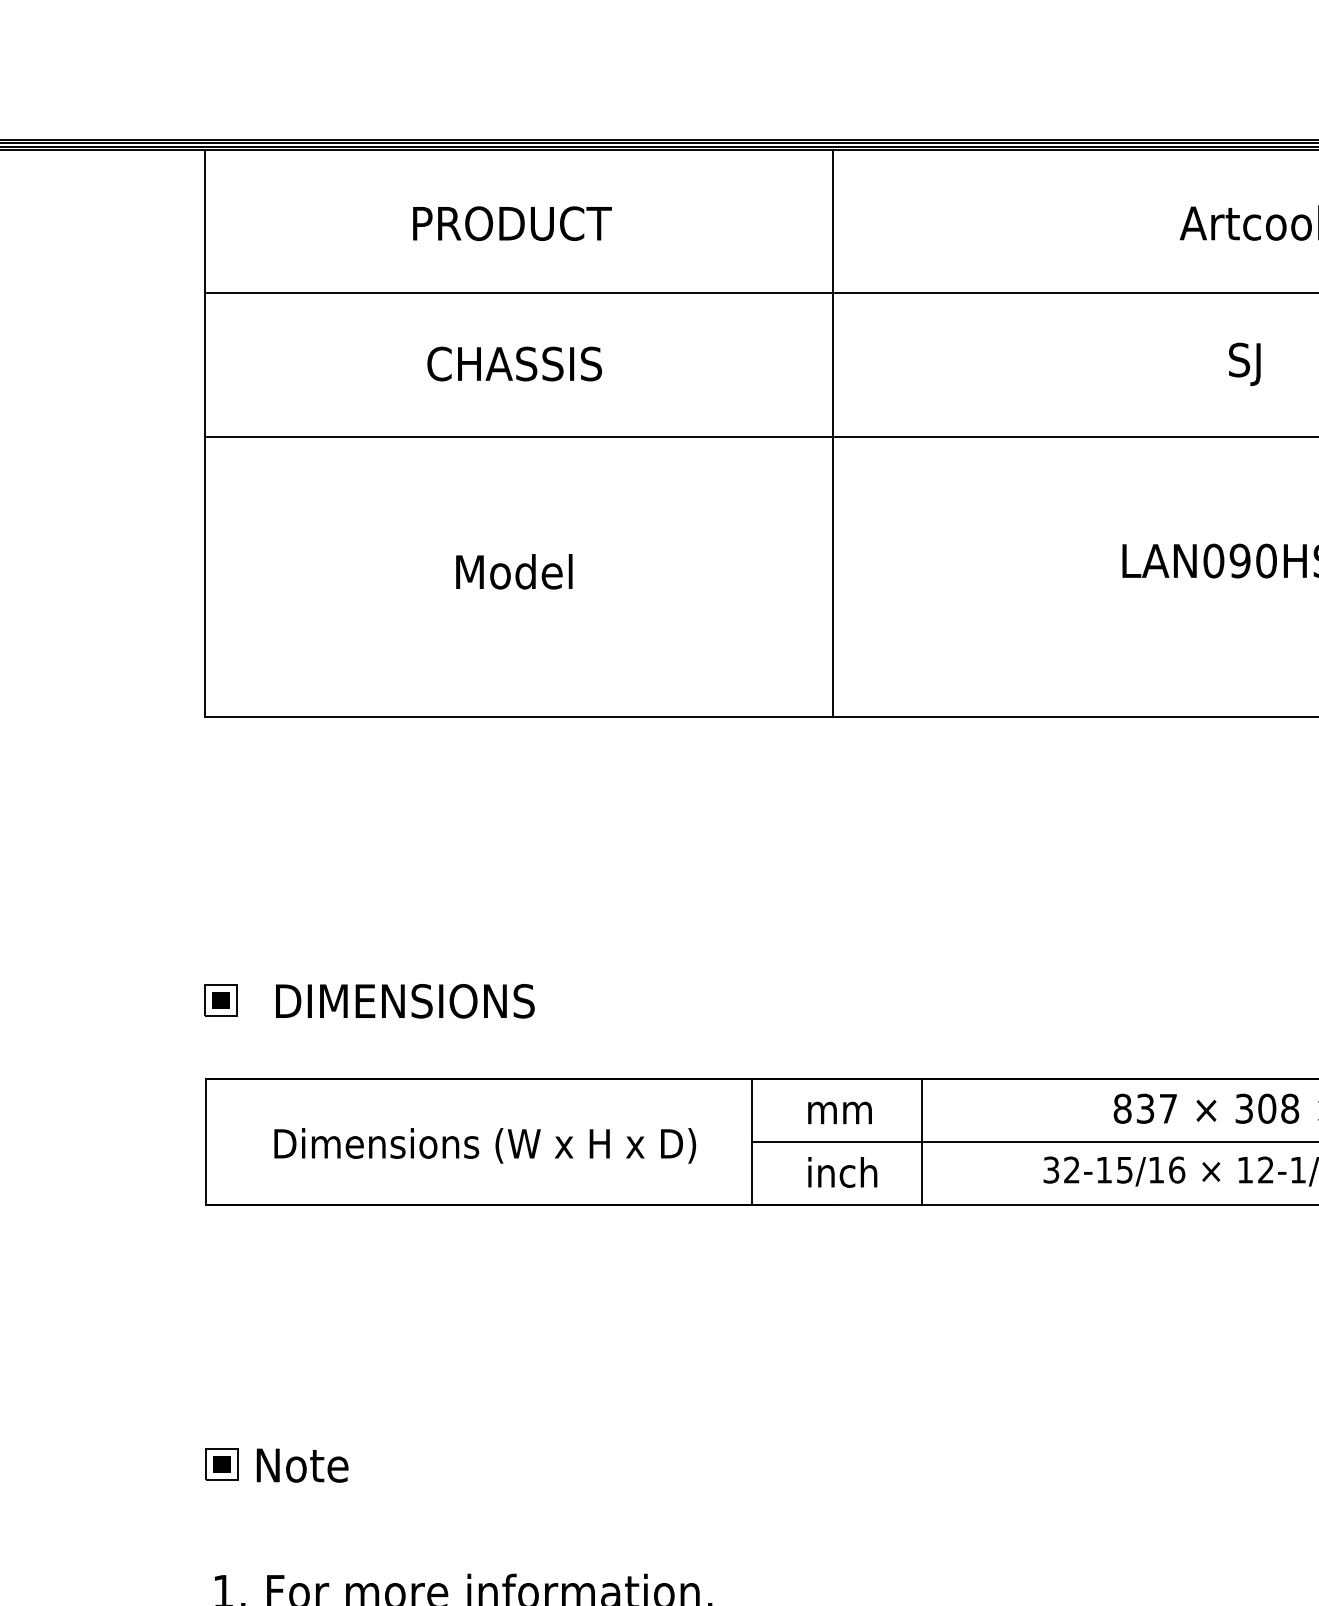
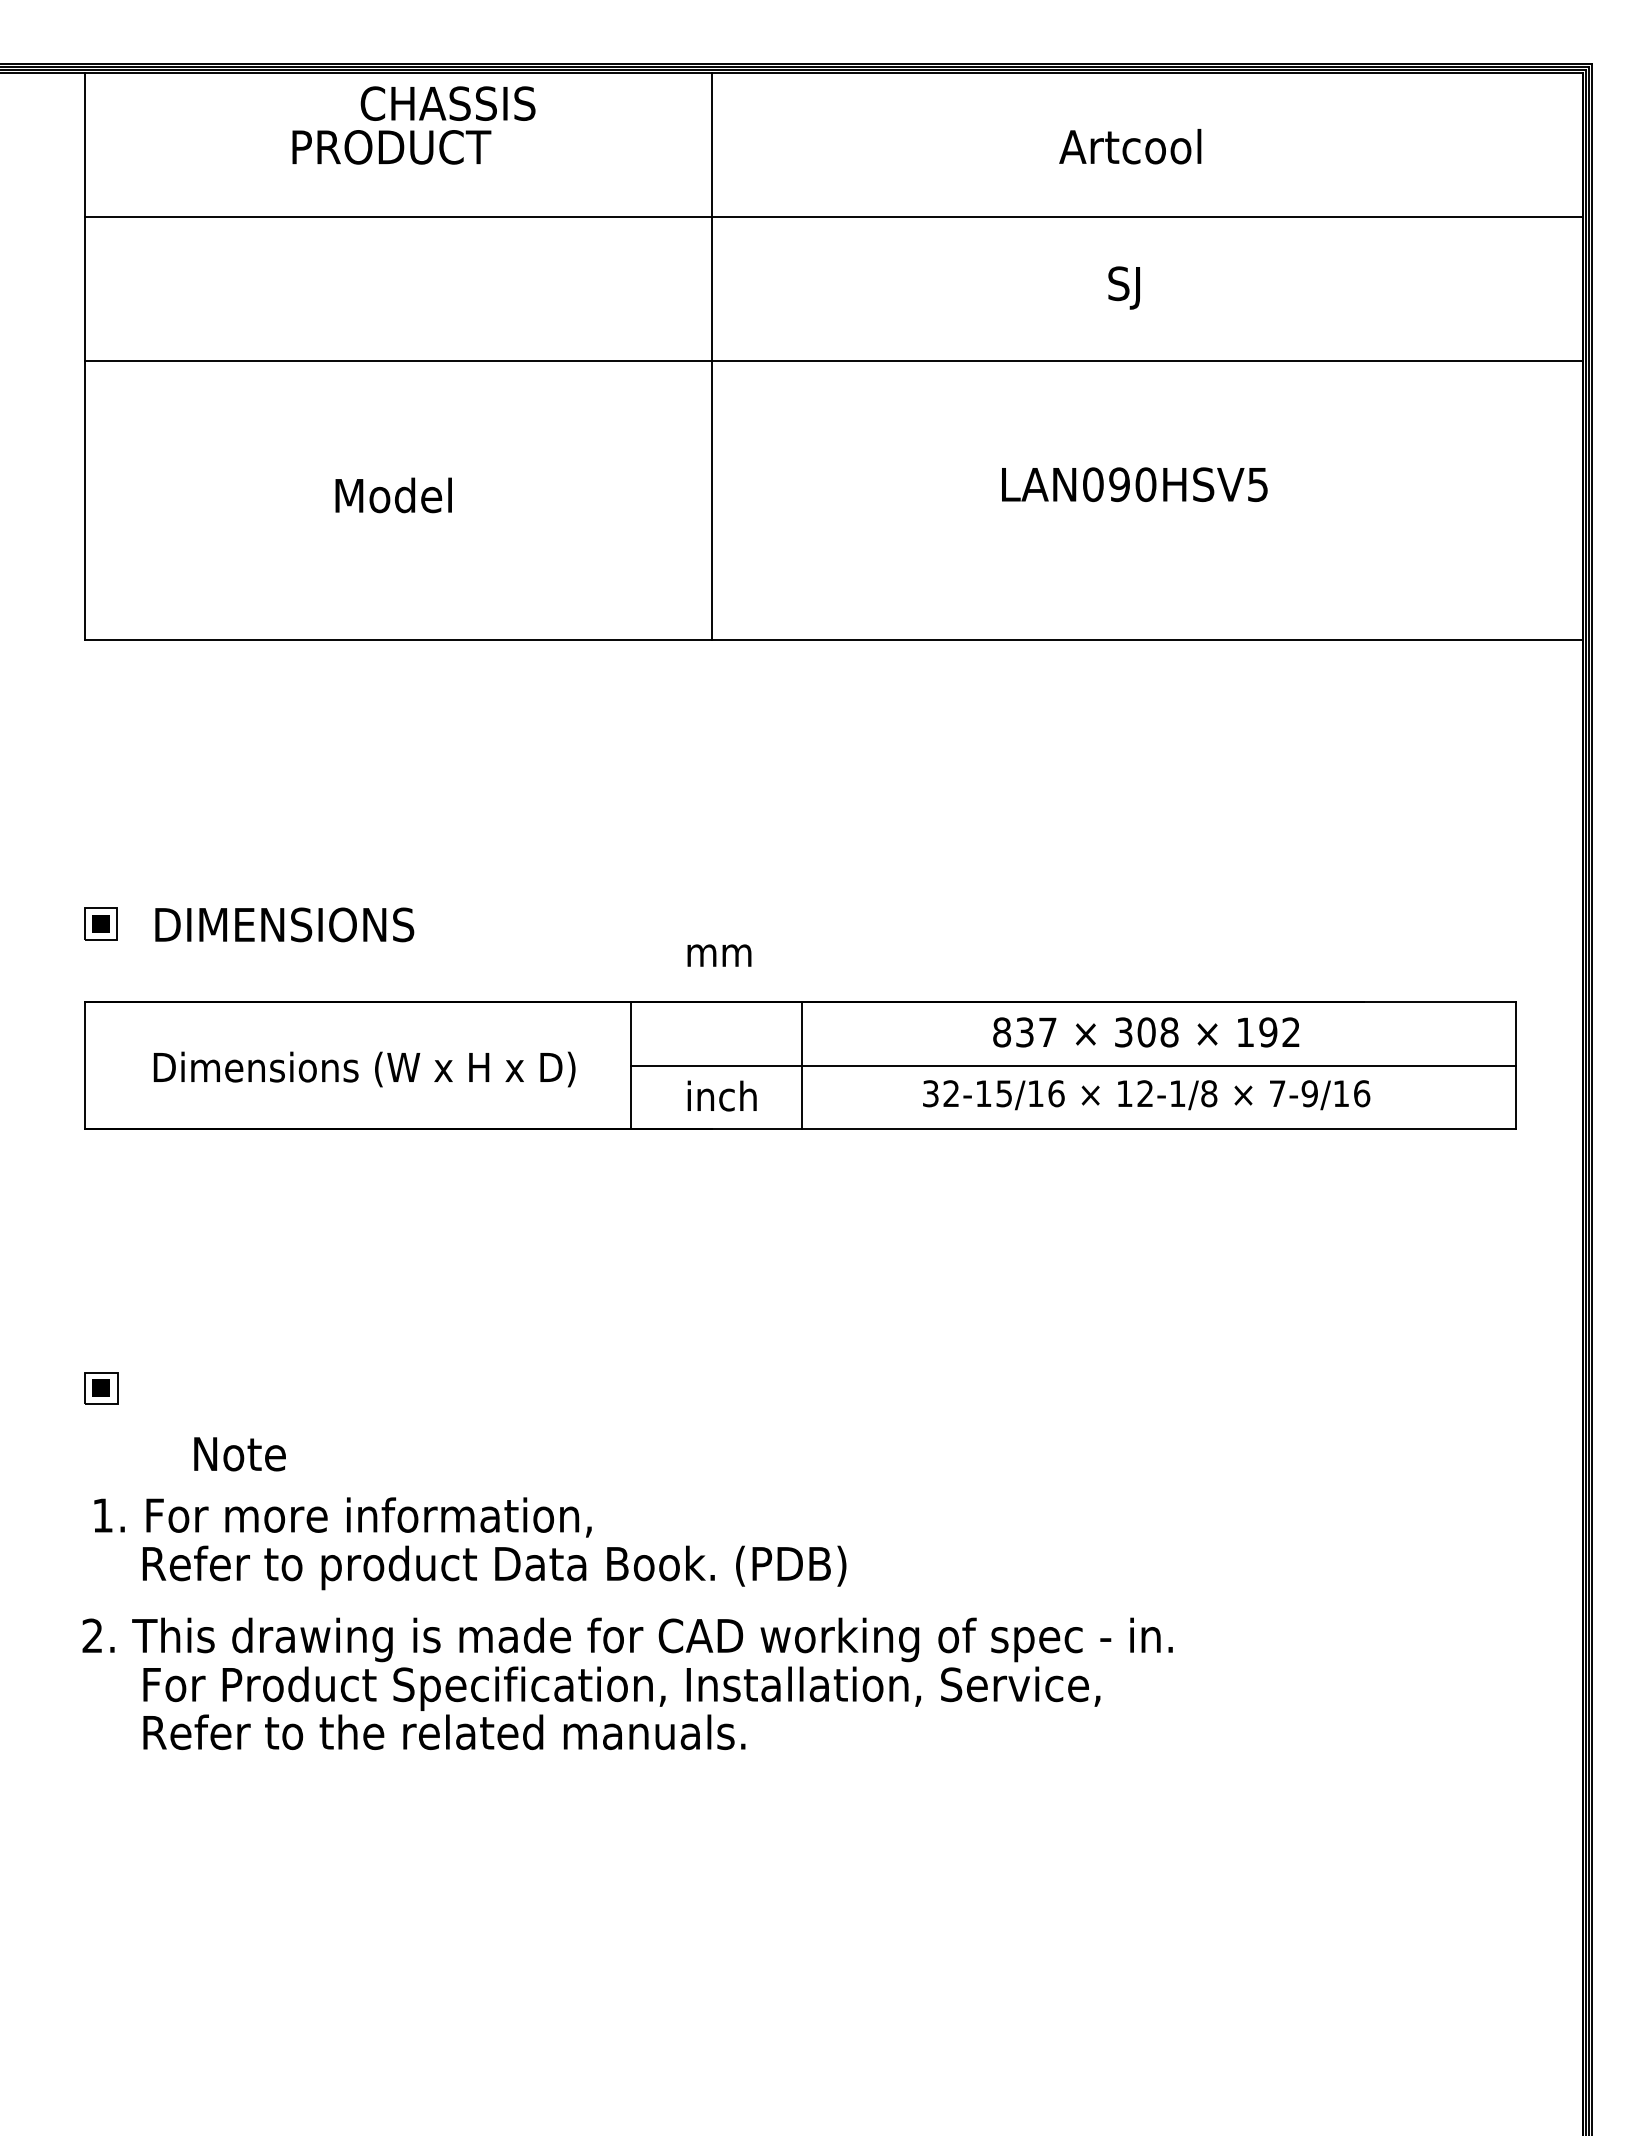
text: (514, 363) -> (447, 103), moved
text: (840, 1112) -> (719, 955), moved
text: (302, 1465) -> (239, 1454), moved

